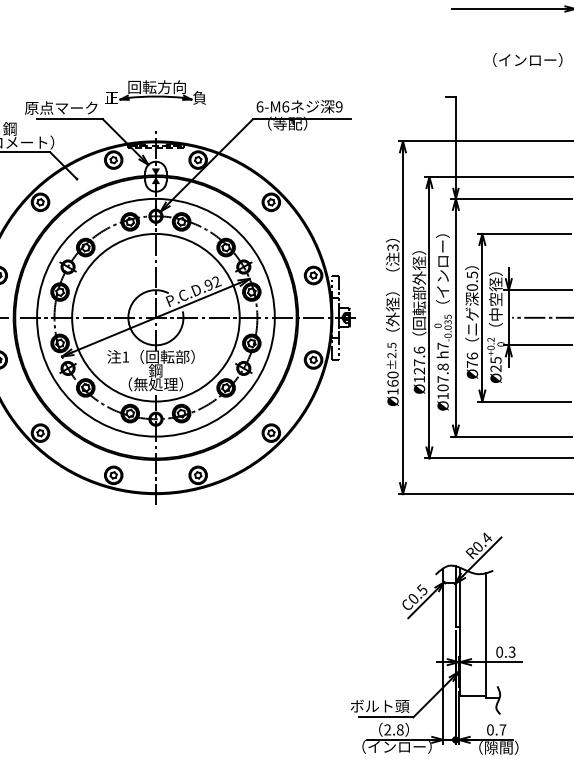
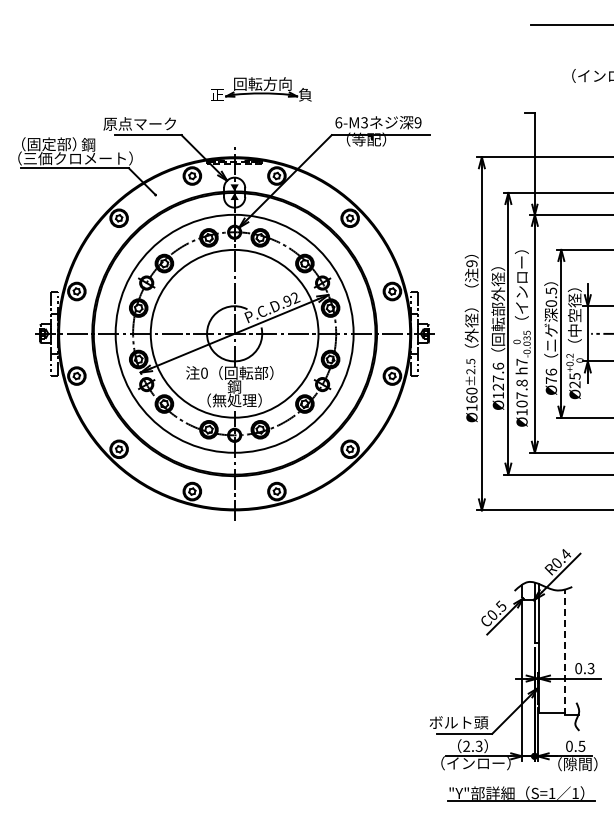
part: (155, 92) -> (261, 89), moved
text: (285, 106) -> (364, 122), 6-M6 -> 6-M3
text: (392, 247) -> (471, 263), 3 -> 9
text: (125, 356) -> (204, 372), 1 -> 0
line: (486, 636) -> (565, 652), solid -> dashed
text: (399, 729) -> (478, 745), 2.8 -> 2.3
text: (502, 730) -> (581, 746), 0.7 -> 0.5

